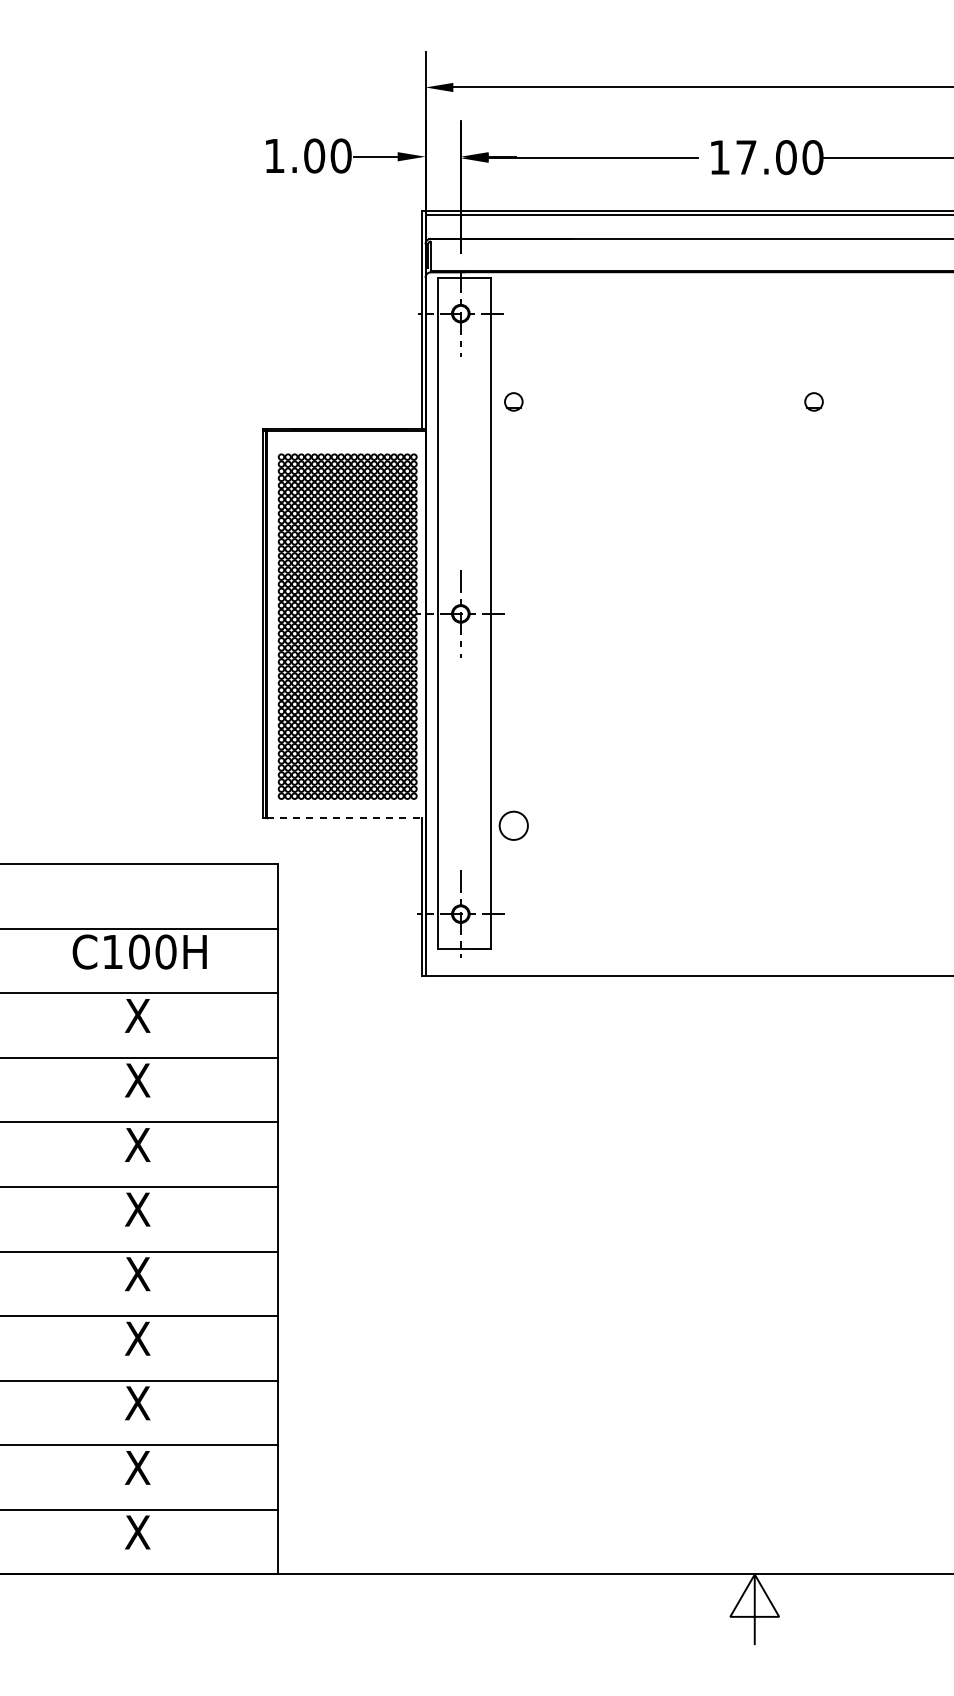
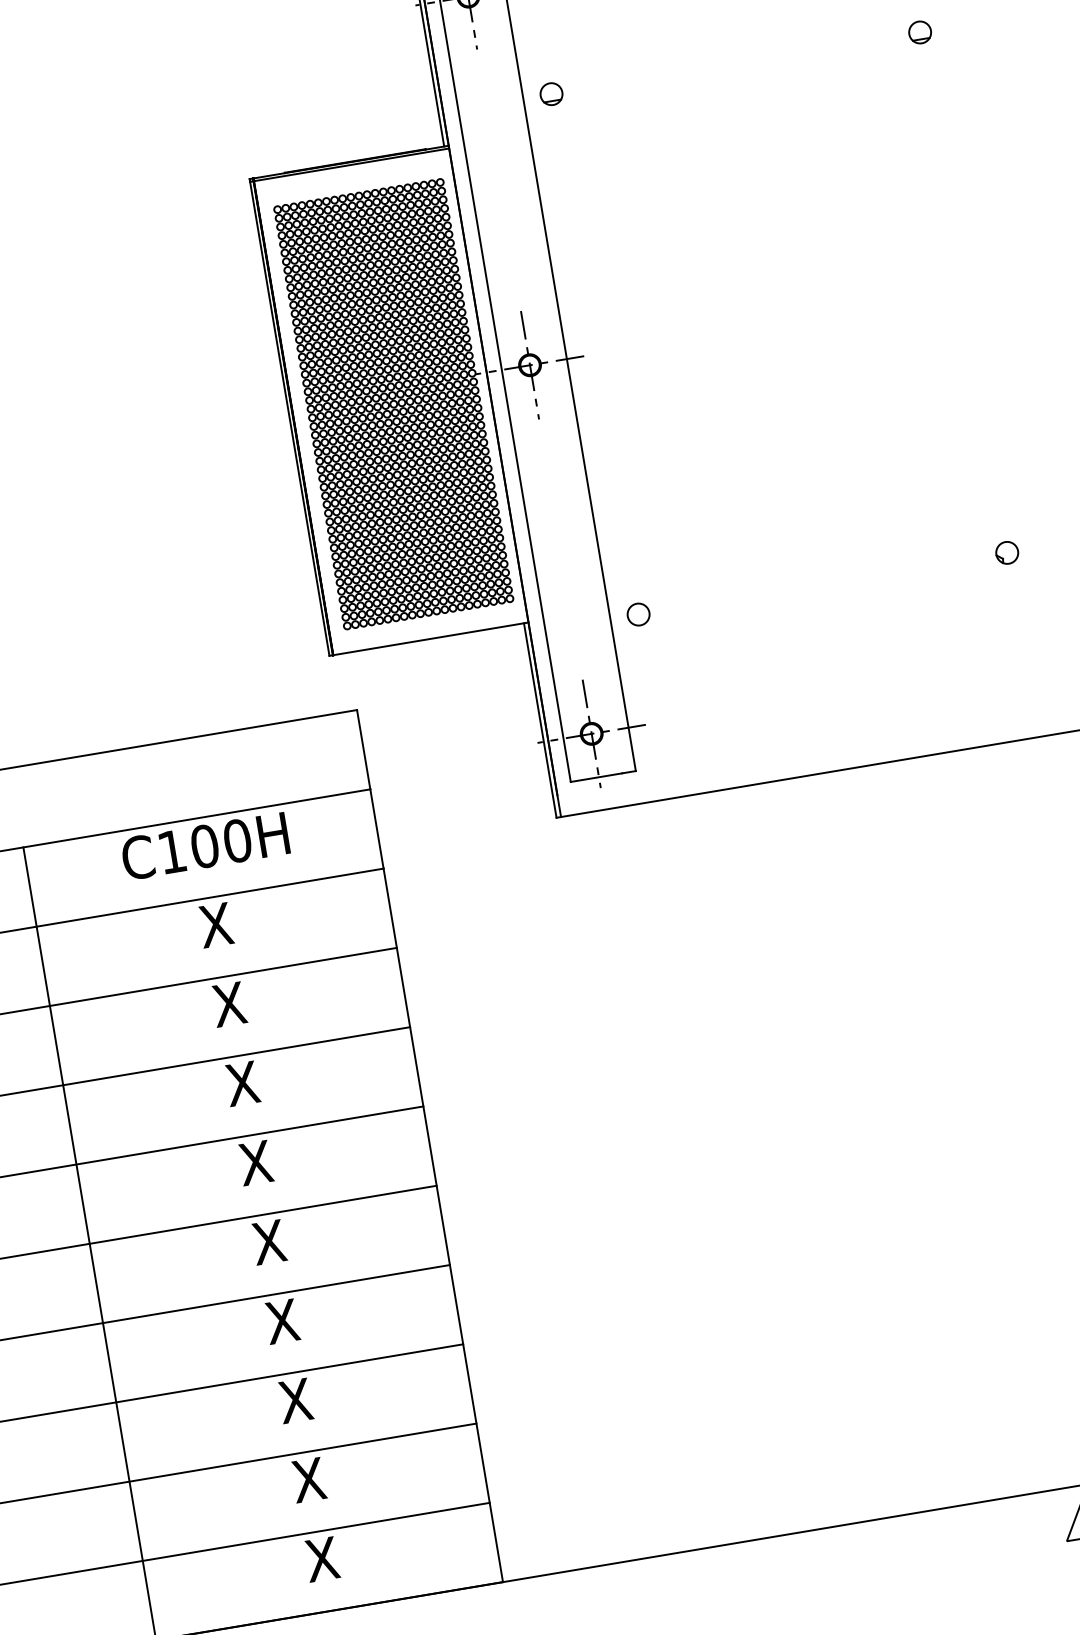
line: (346, 817) -> (431, 638), dashed -> solid
circle: (513, 825) -> (638, 614), size x0.62
part: (813, 825) -> (1006, 552), added

